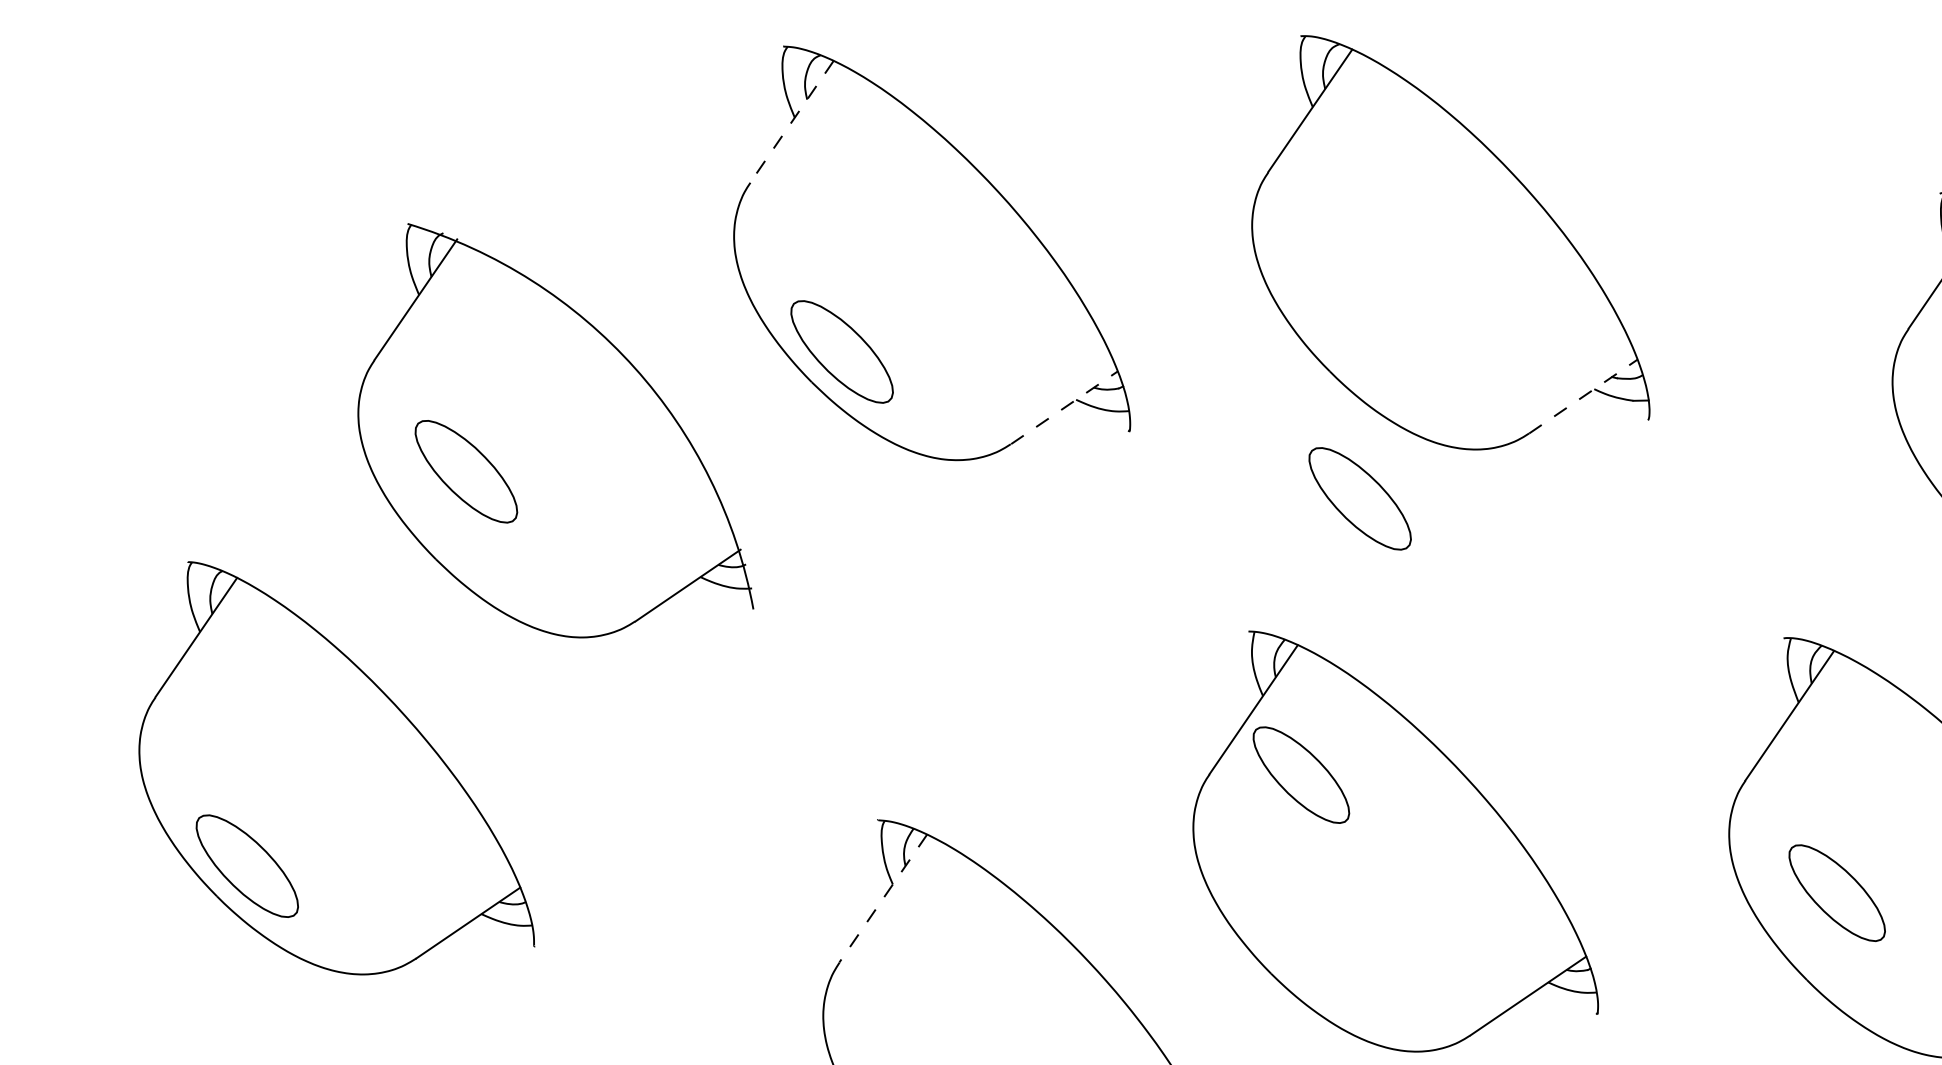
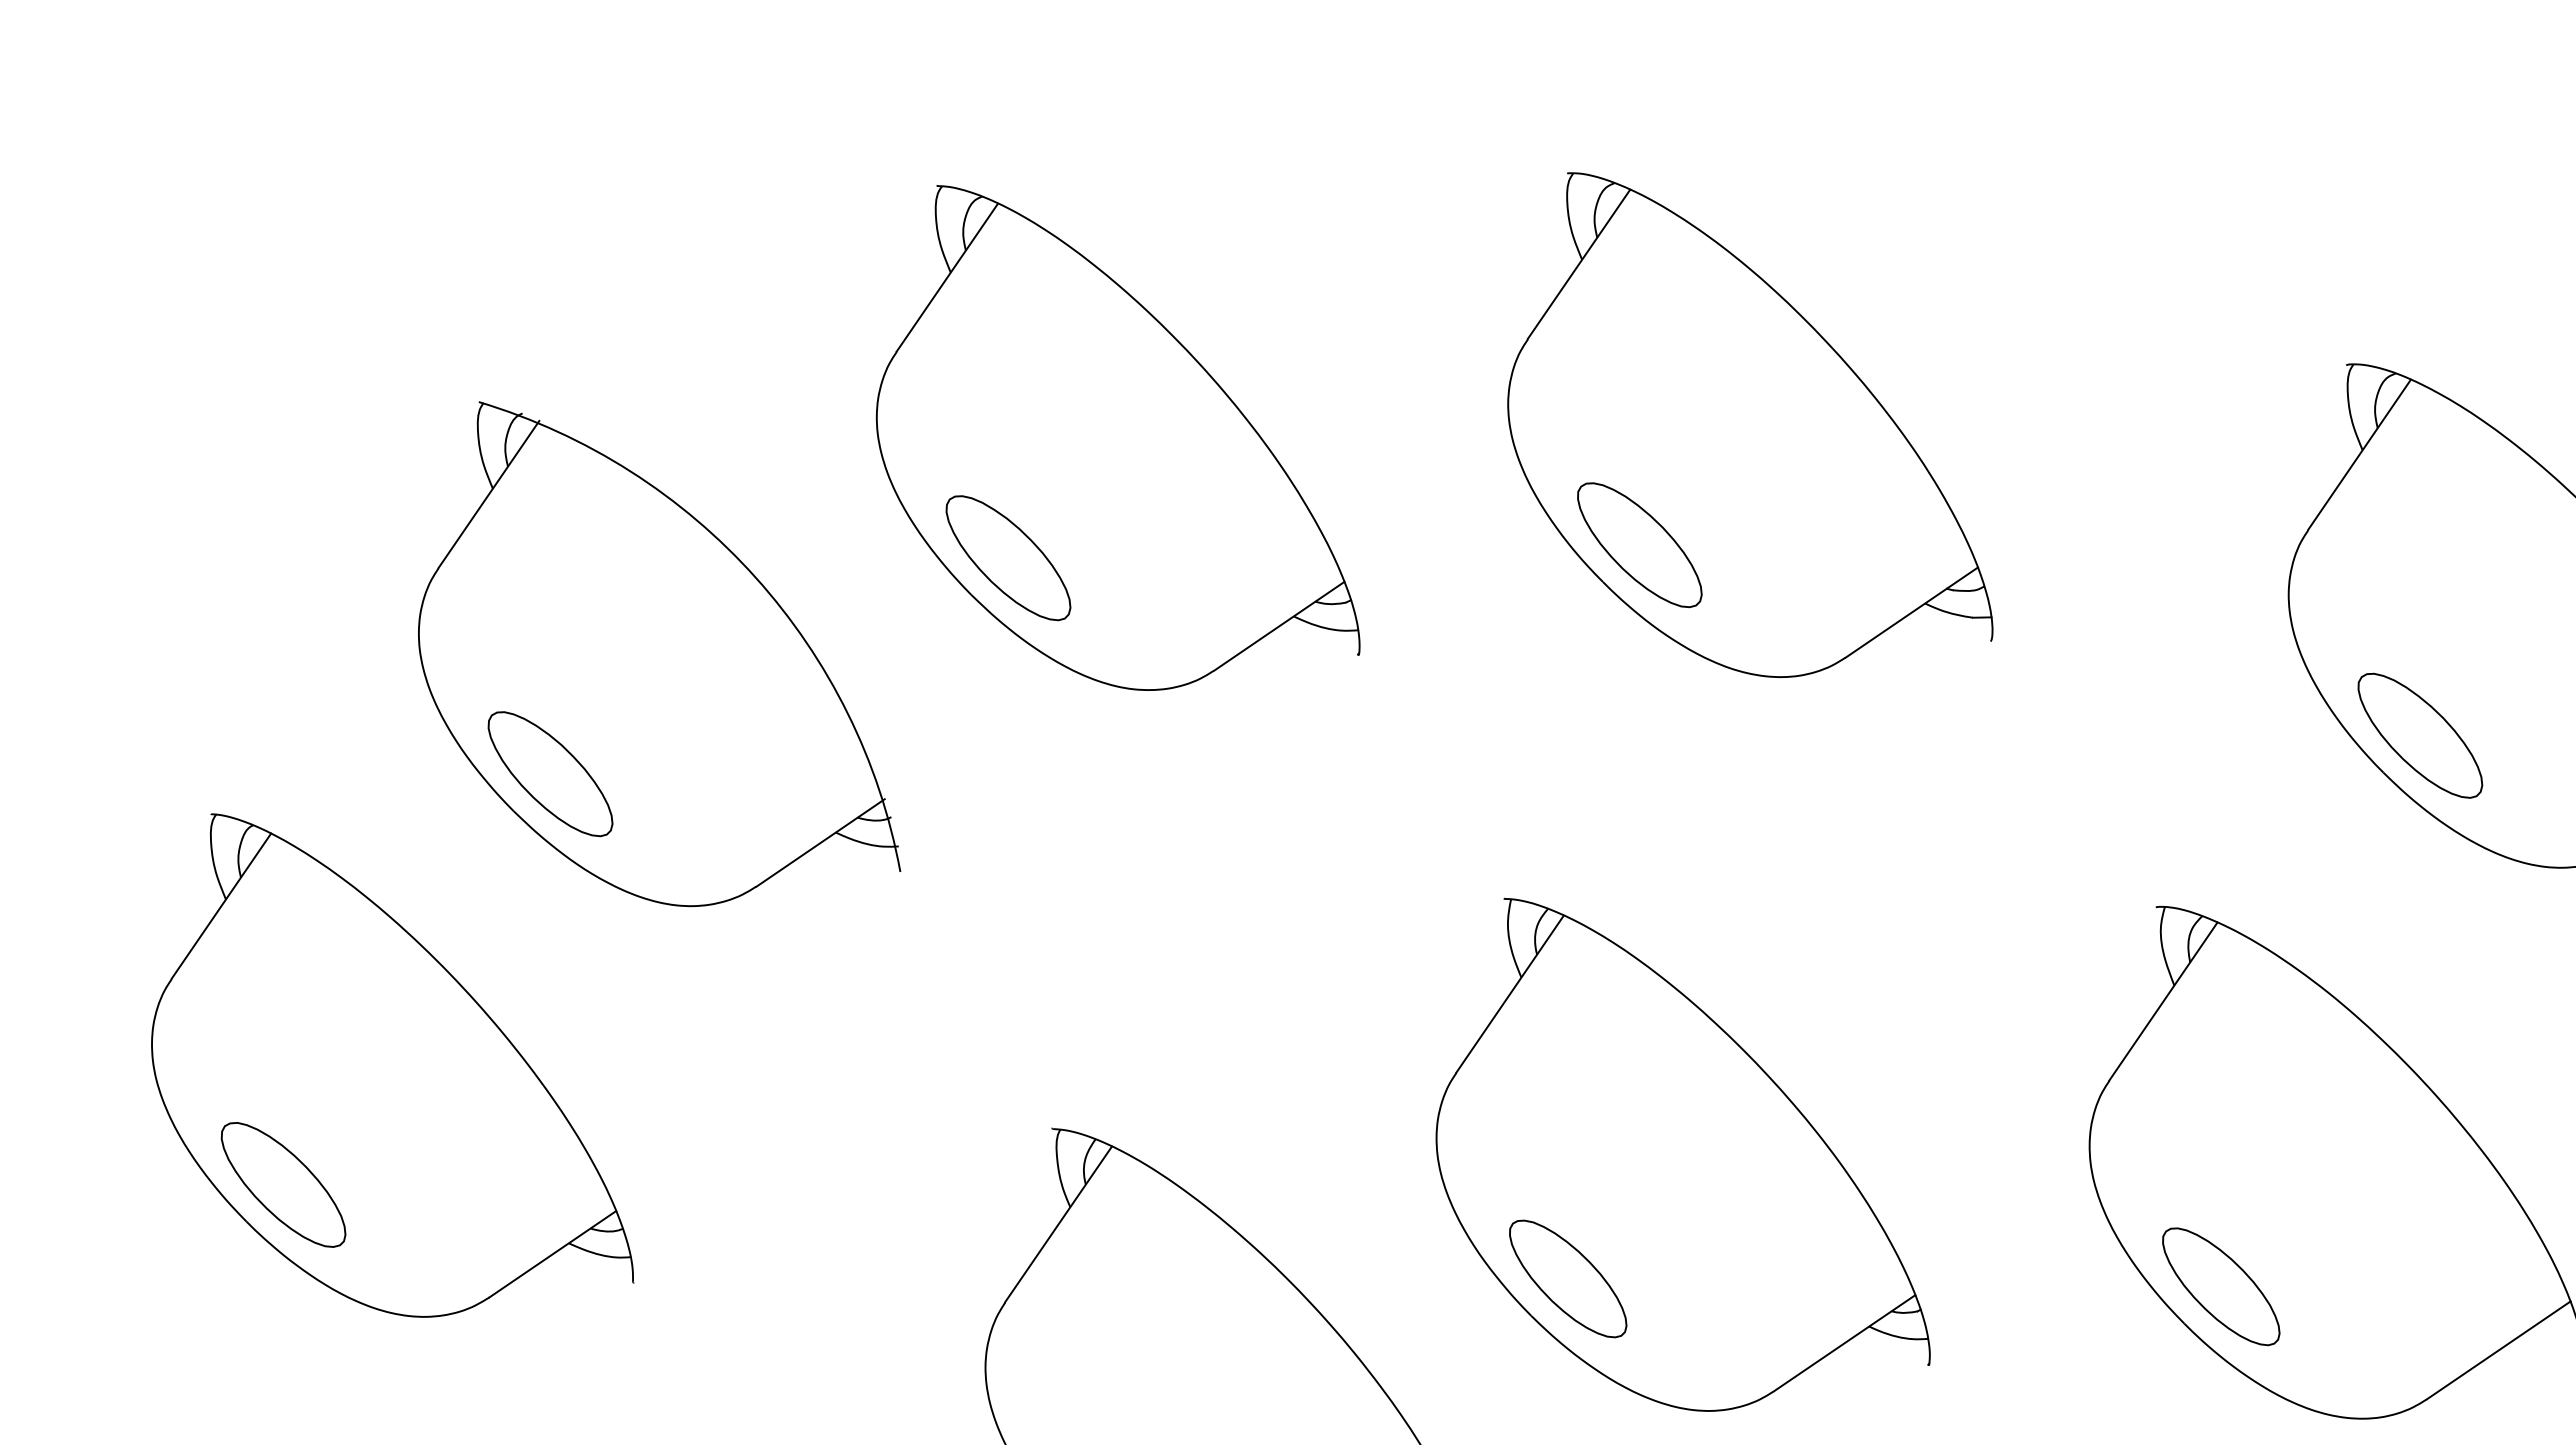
line: (792, 121) -> (947, 277), dashed -> solid
line: (1583, 396) -> (1911, 612), dashed -> solid
line: (1064, 408) -> (1279, 626), dashed -> solid
part: (466, 472) -> (550, 774), moved
part: (1359, 499) -> (1639, 545), moved
part: (1301, 774) -> (1568, 1278), moved
part: (1837, 892) -> (2221, 1286), moved
line: (883, 898) -> (1058, 1224), dashed -> solid

